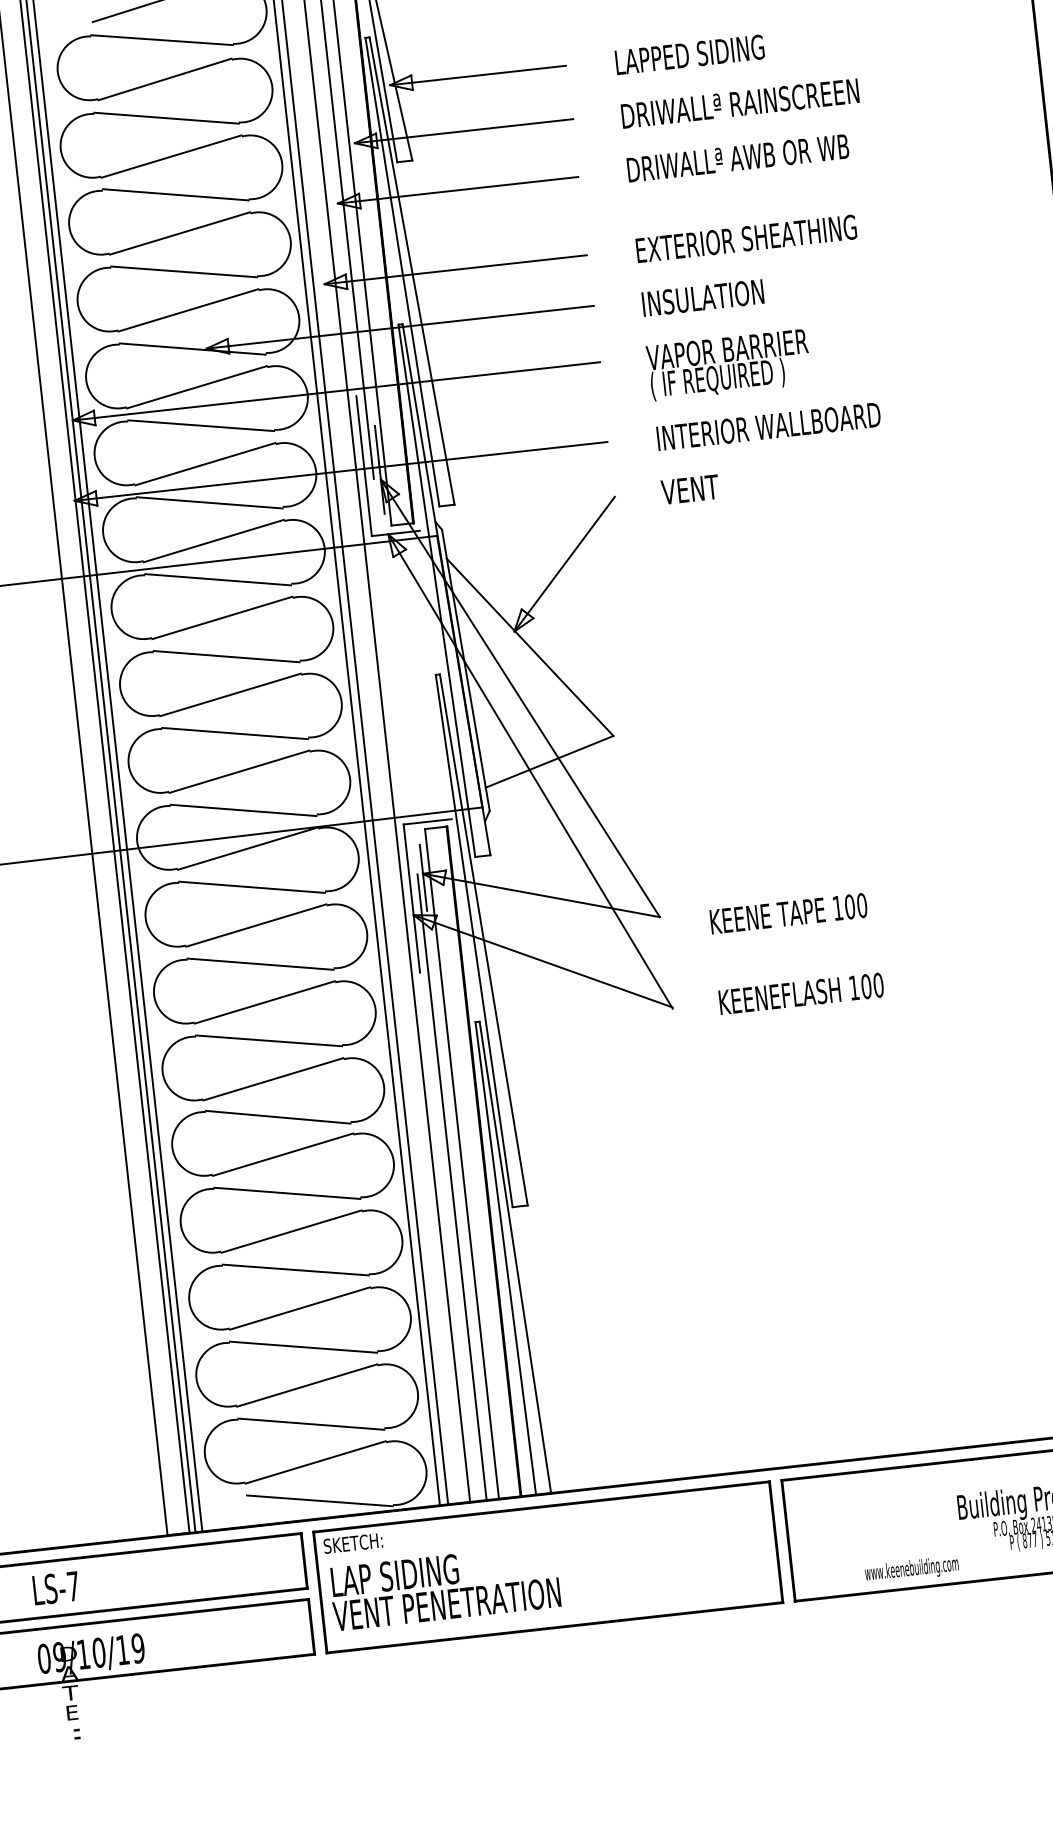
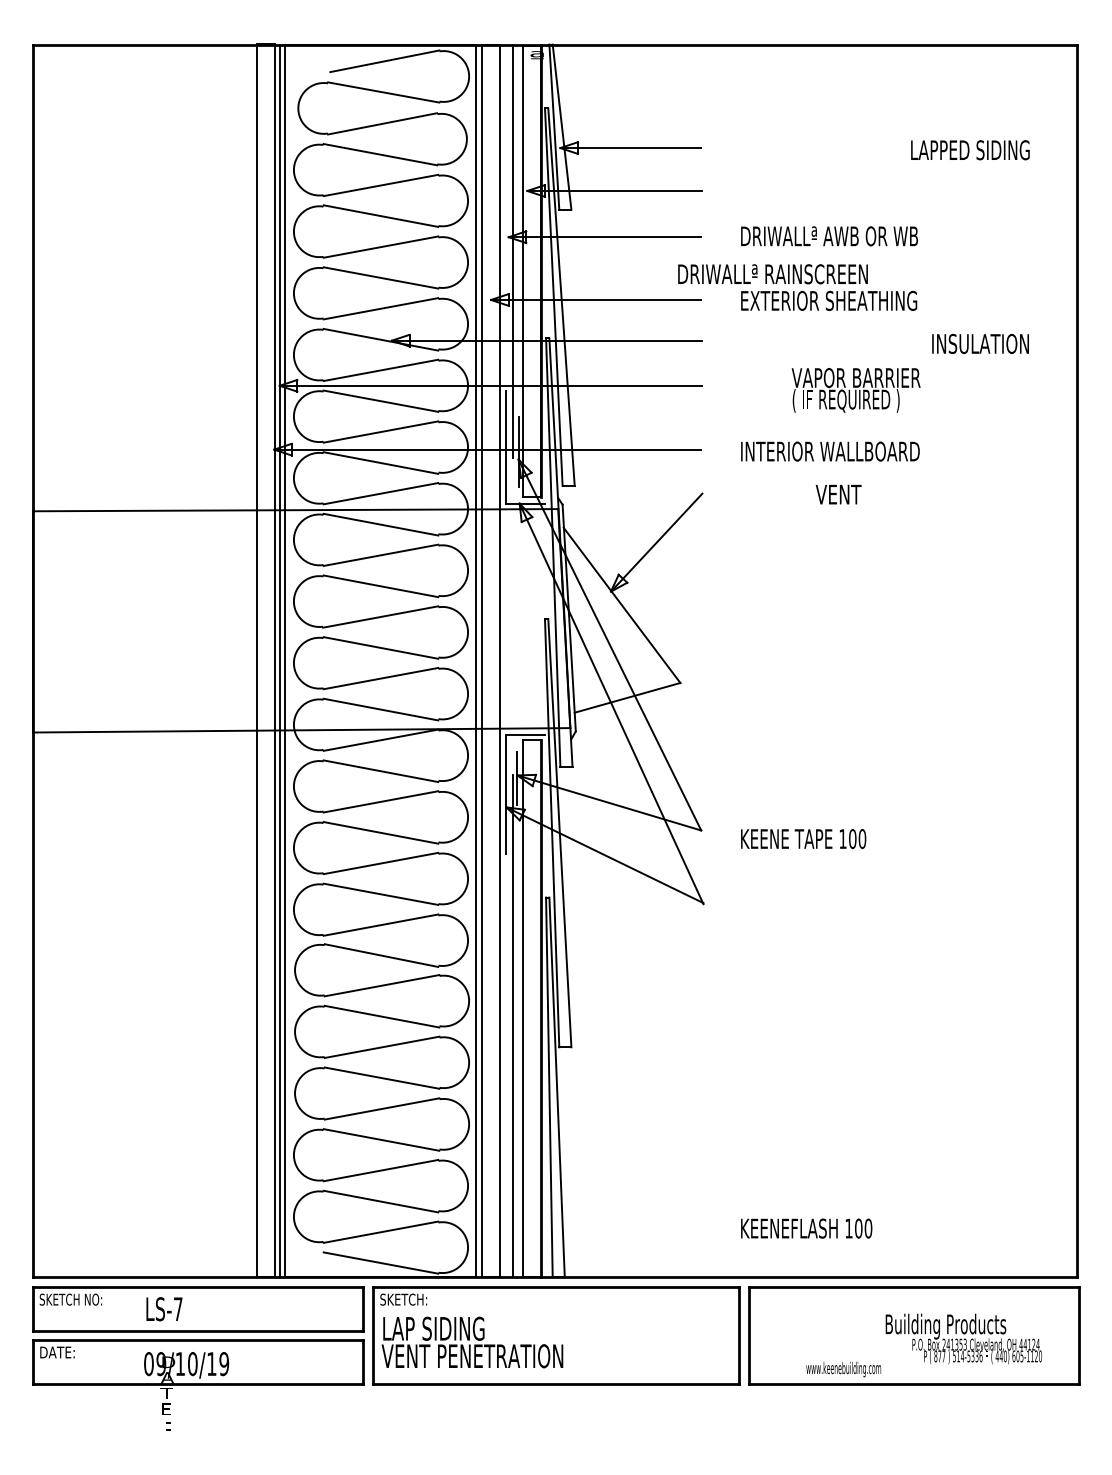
text: (690, 55) -> (970, 150), moved
text: (739, 103) -> (772, 274), moved
text: (702, 297) -> (980, 343), moved
text: (728, 365) -> (855, 390), moved
text: (689, 489) -> (838, 494), moved
text: (801, 993) -> (806, 1228), moved

